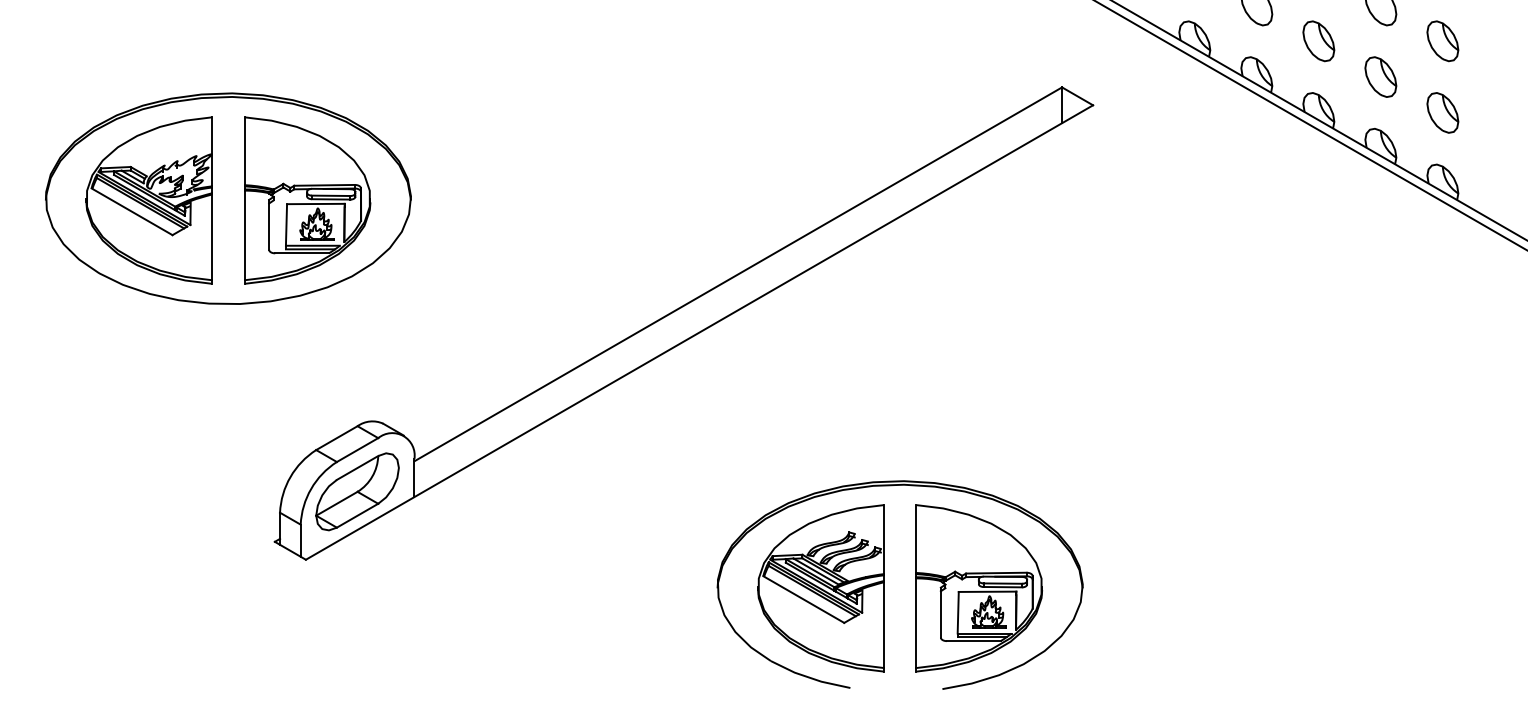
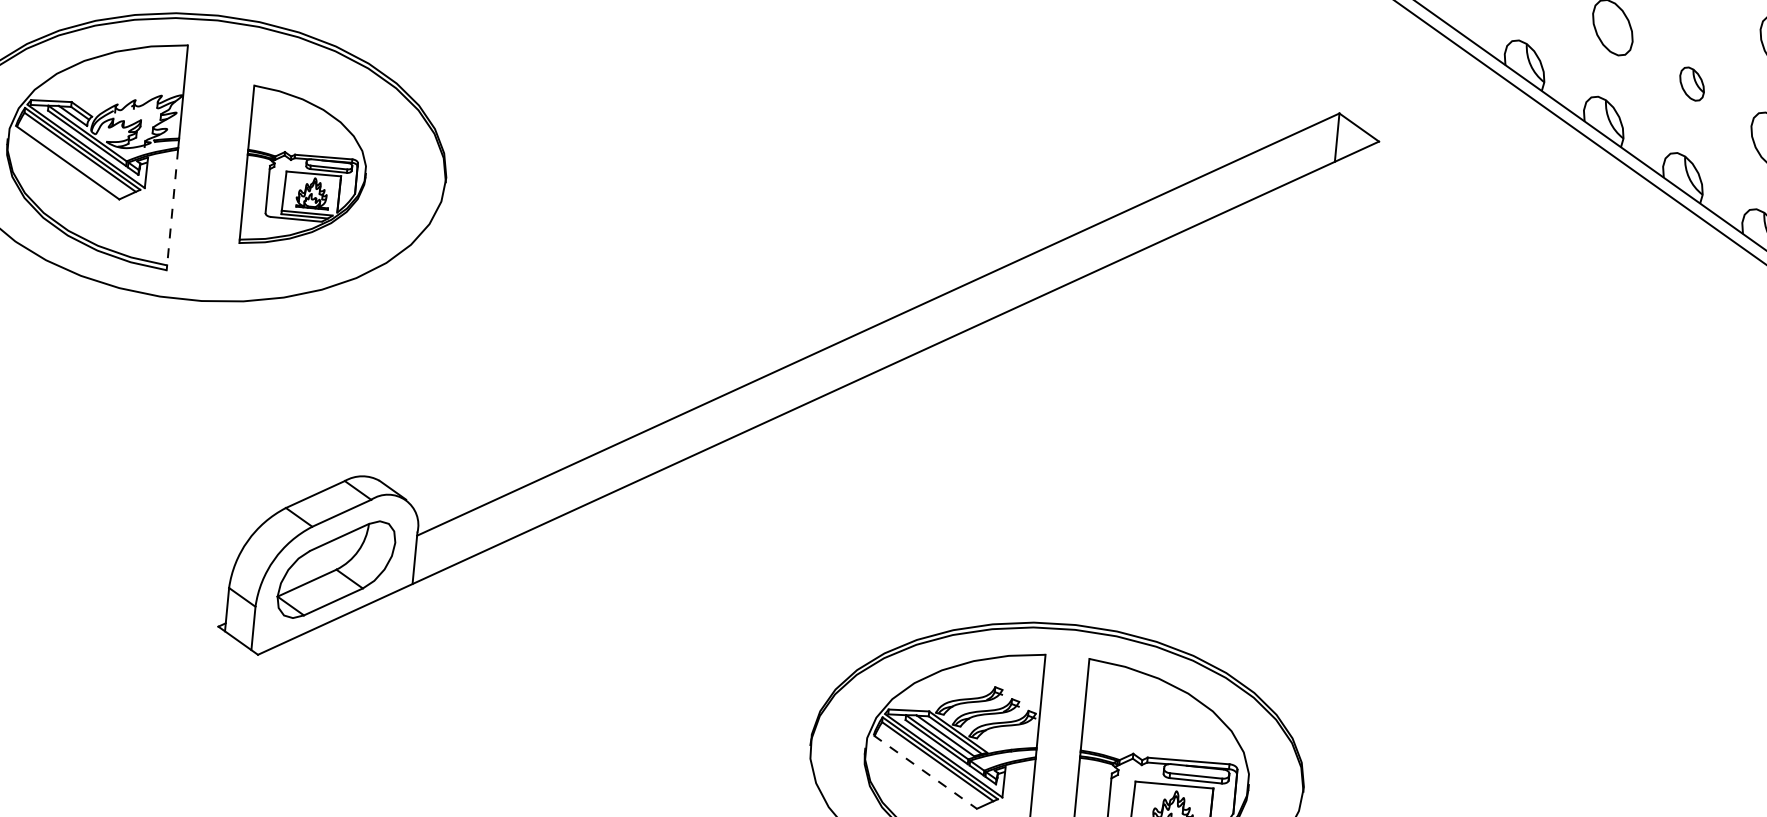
part: (1318, 41) -> (1691, 84), size x0.6
part: (307, 200) -> (306, 169), size x0.7
line: (212, 237) -> (173, 207), solid -> dashed
line: (803, 599) -> (924, 771), solid -> dashed

